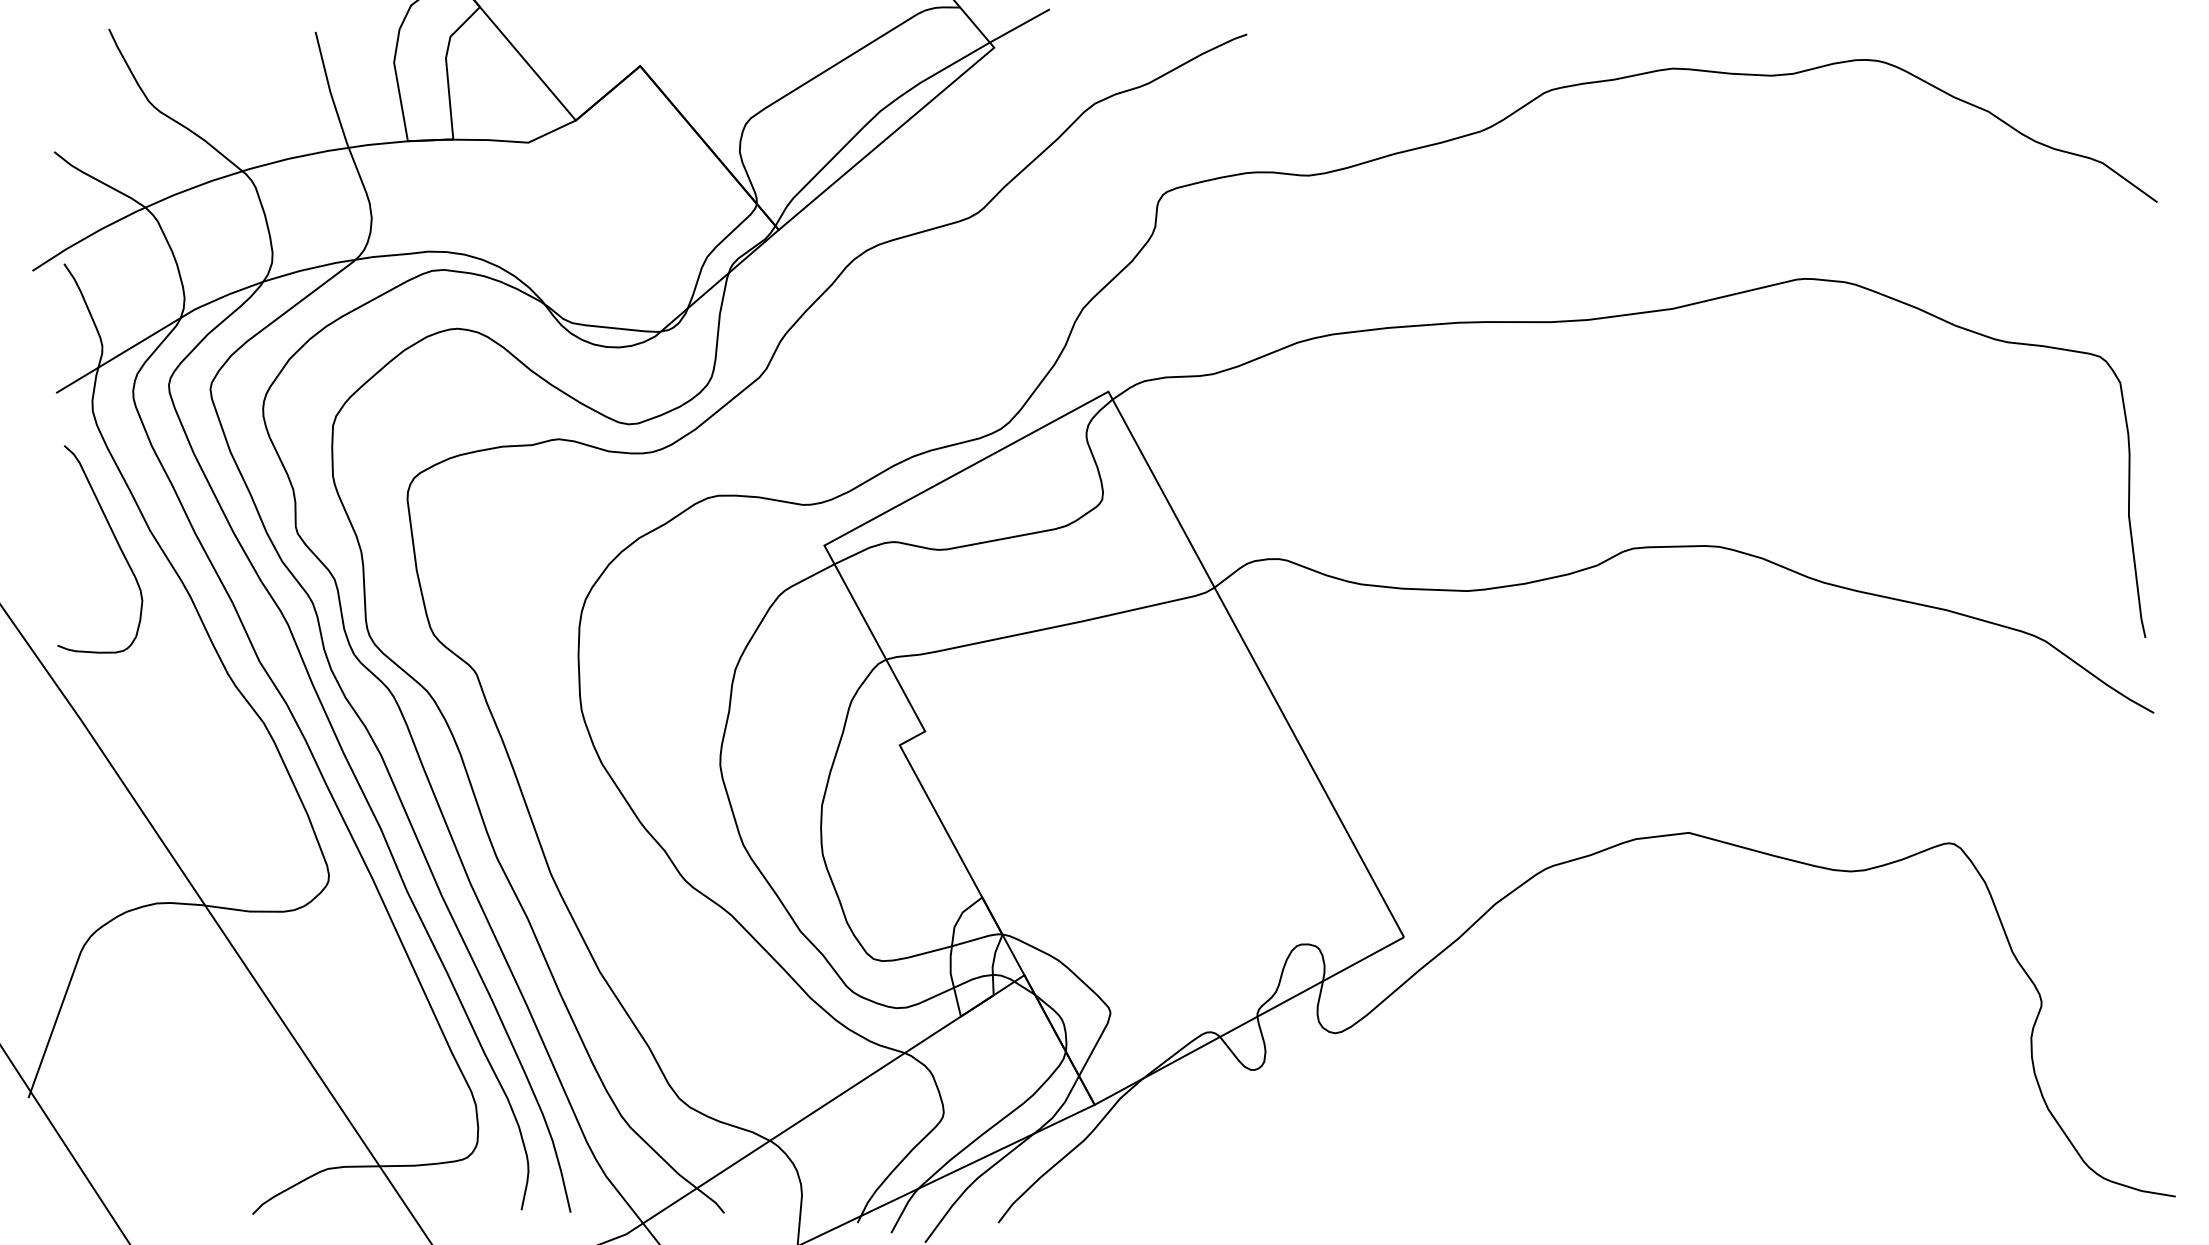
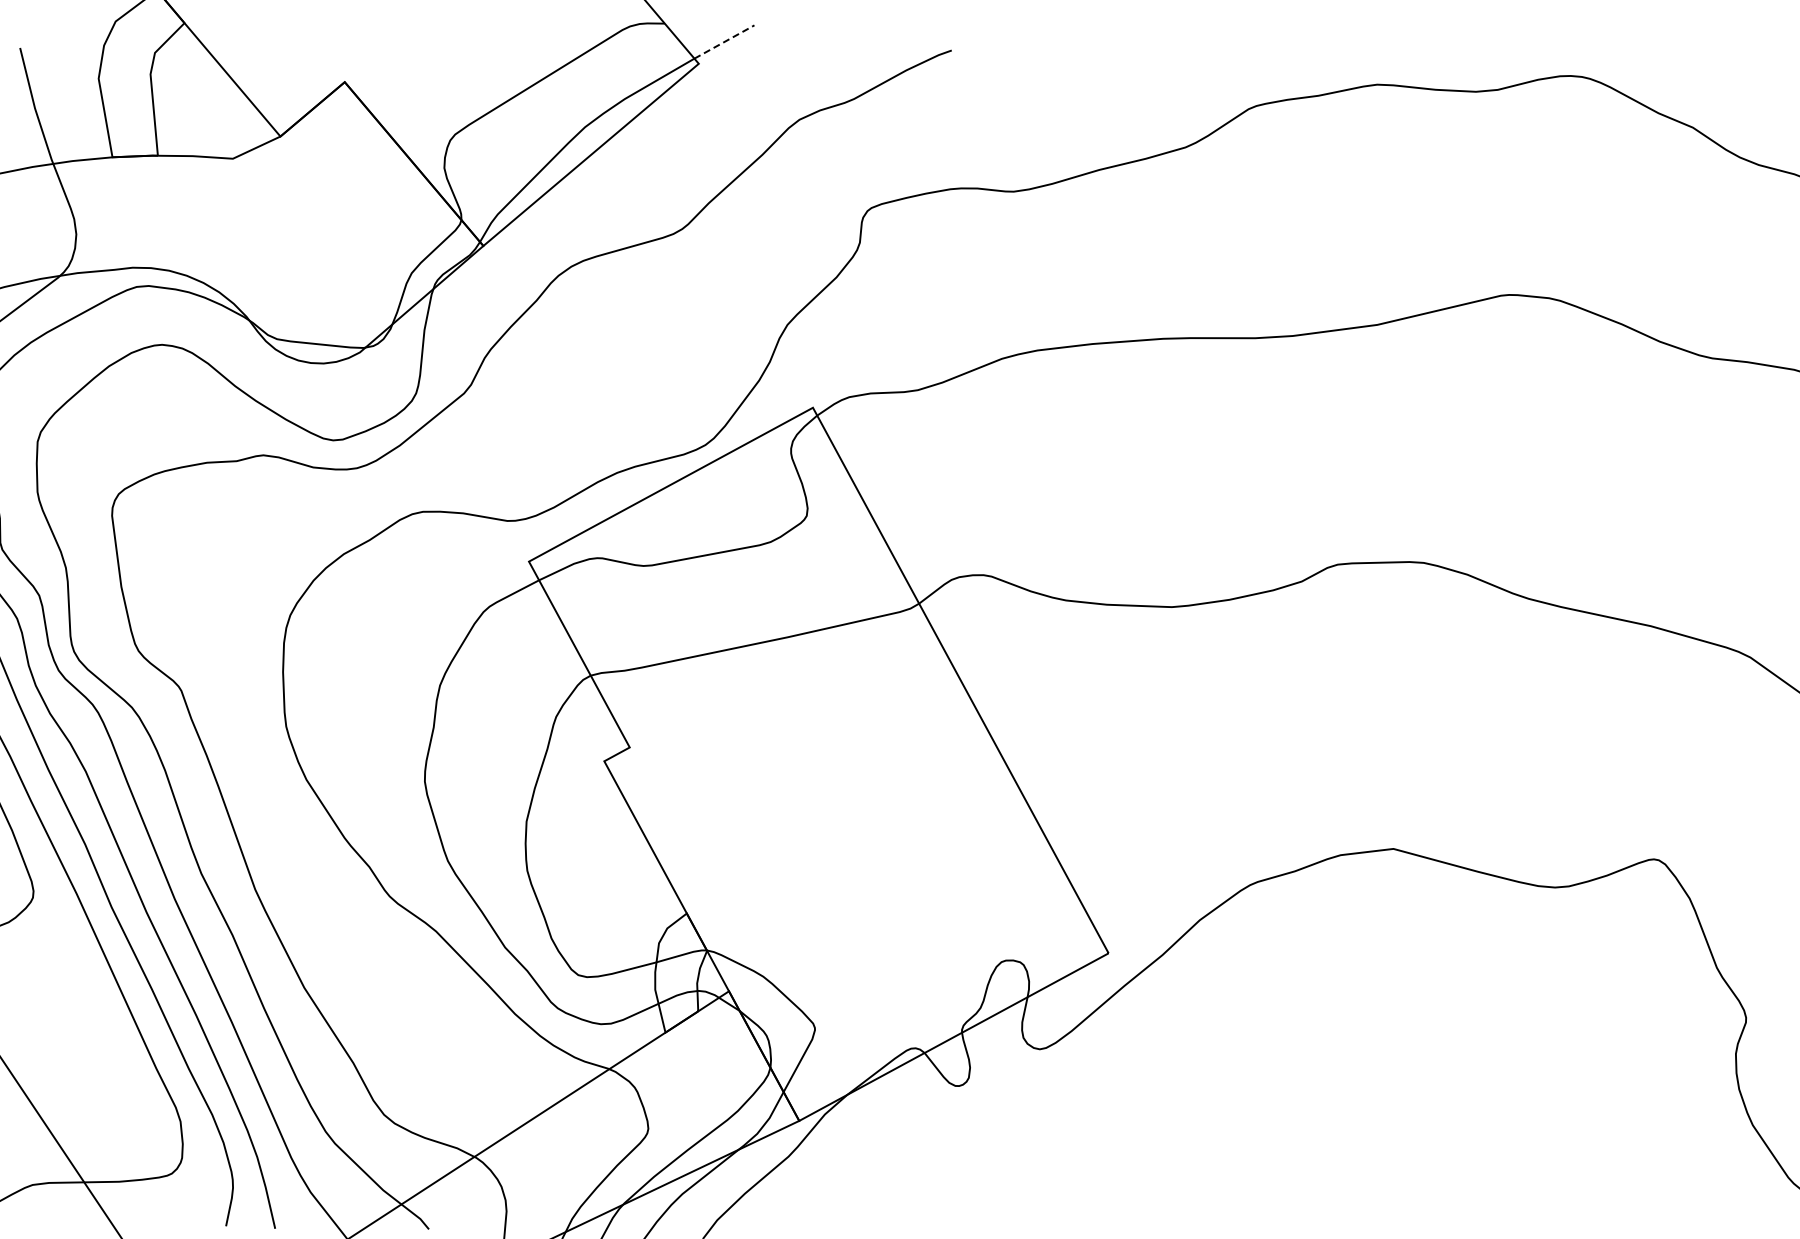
line: (1020, 25) -> (725, 41), solid -> dashed

